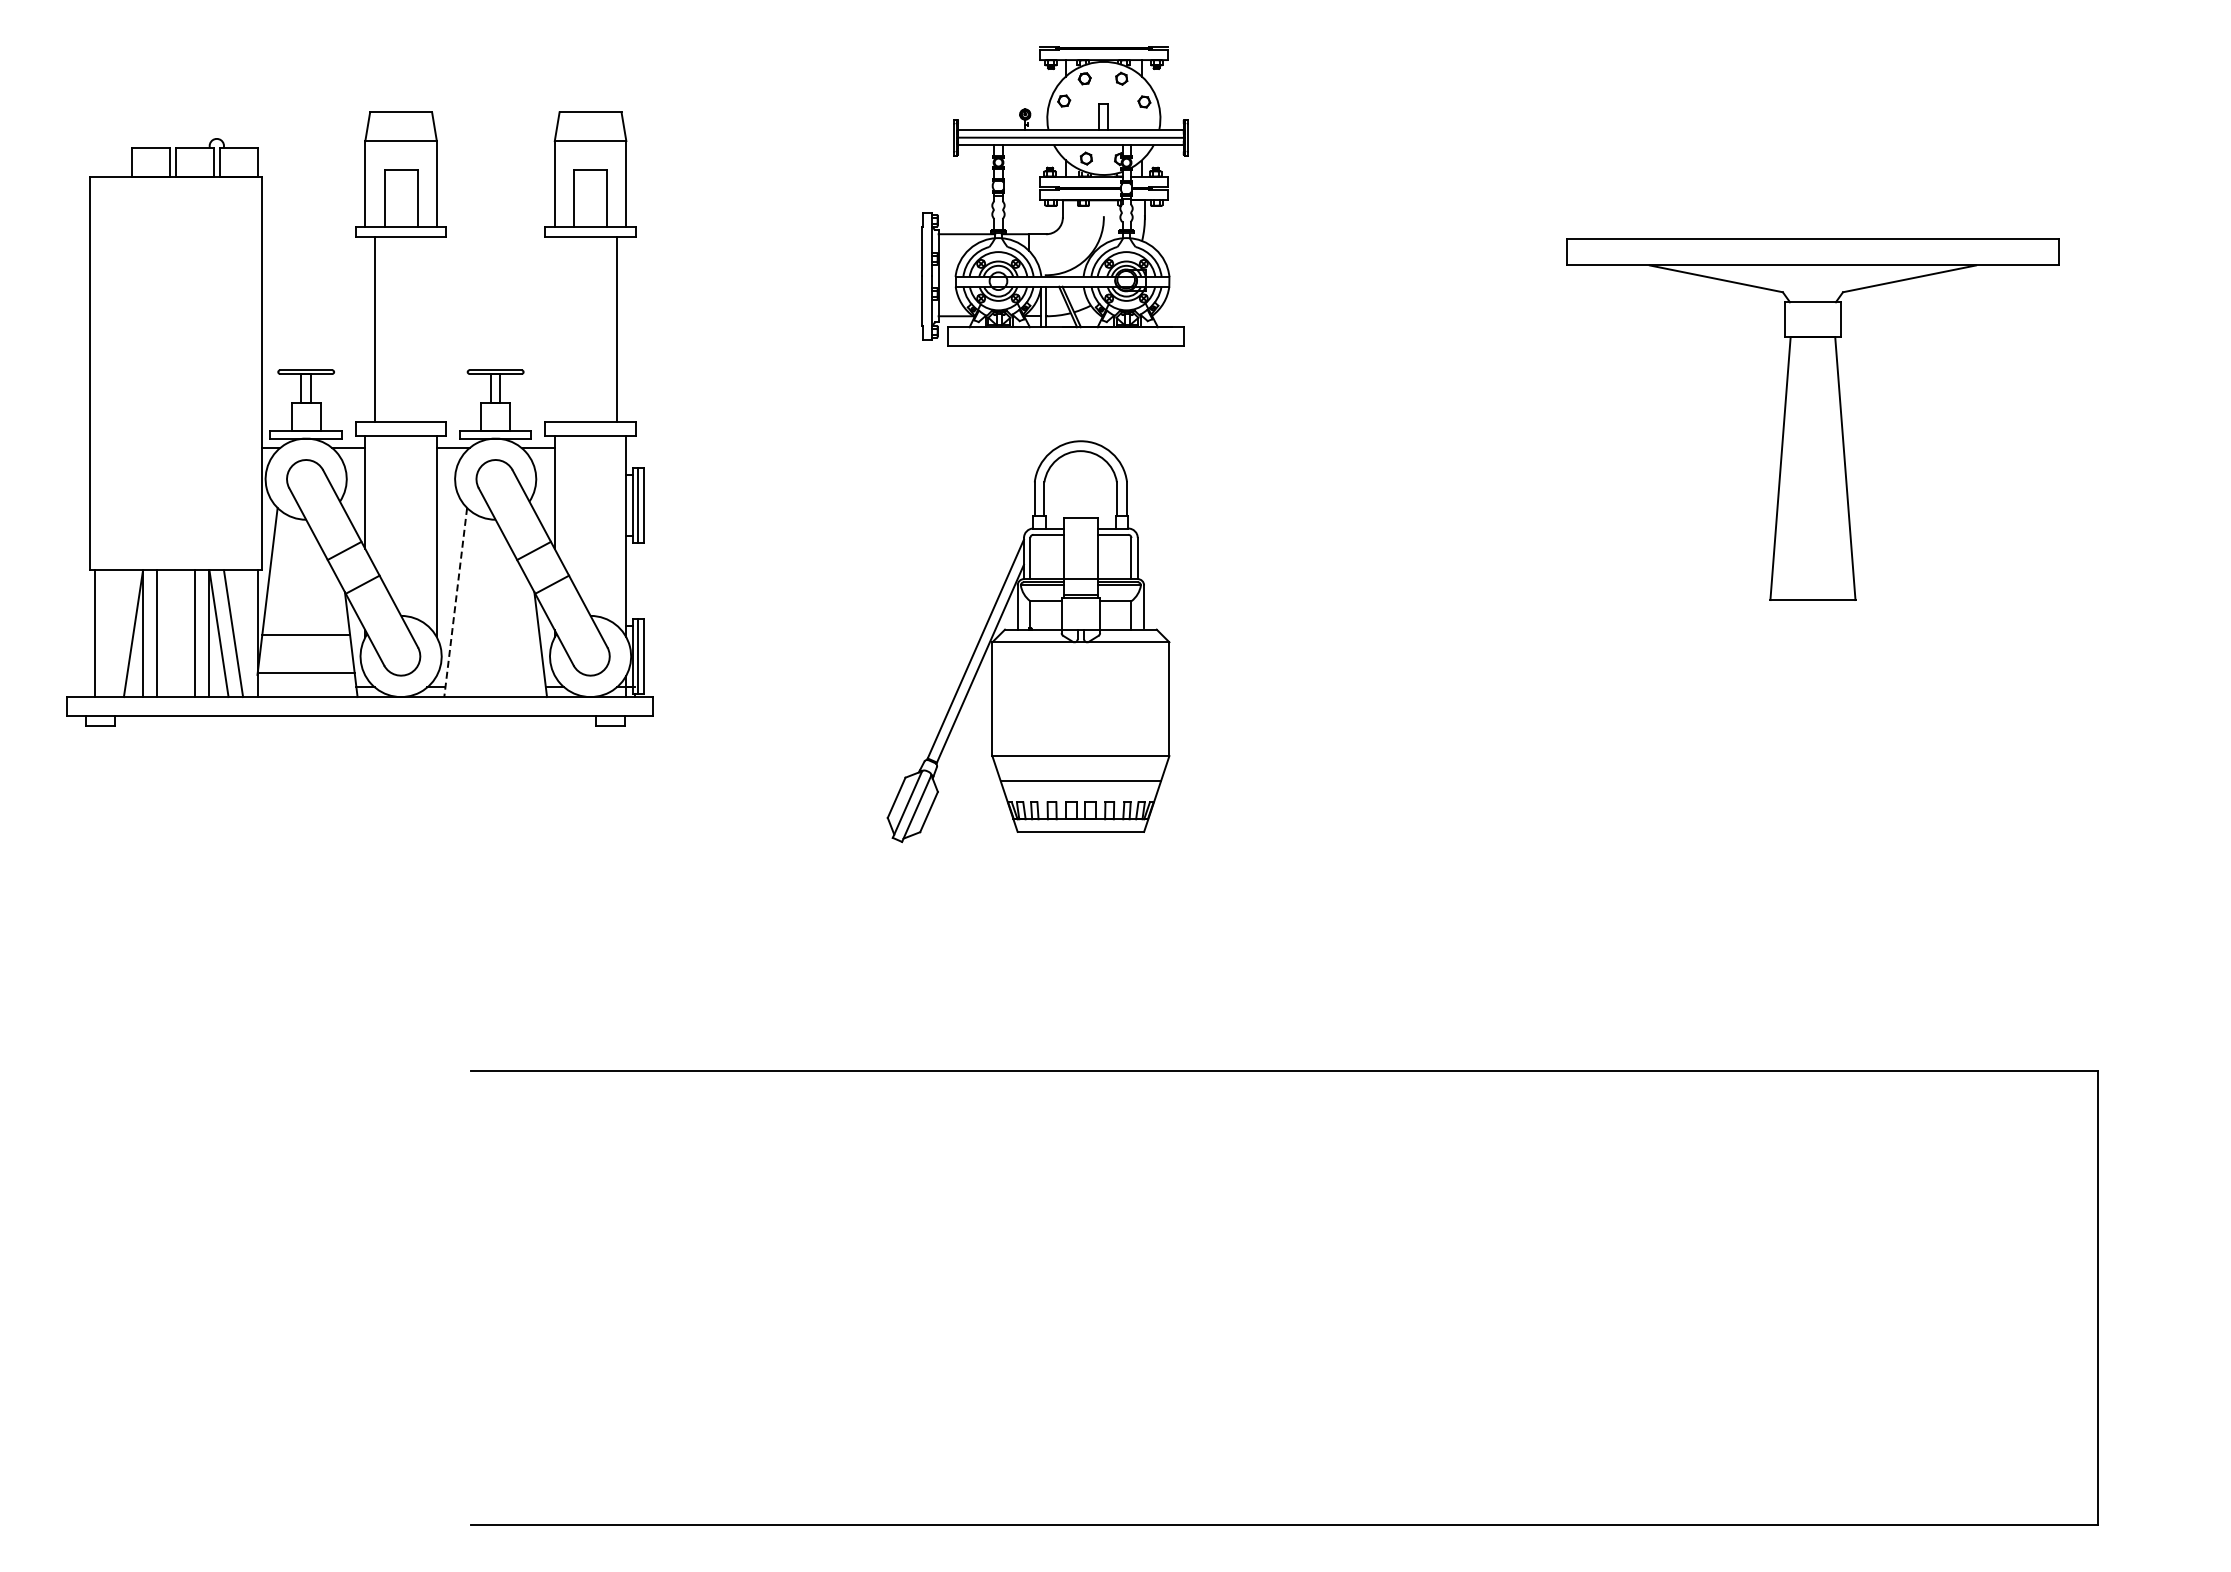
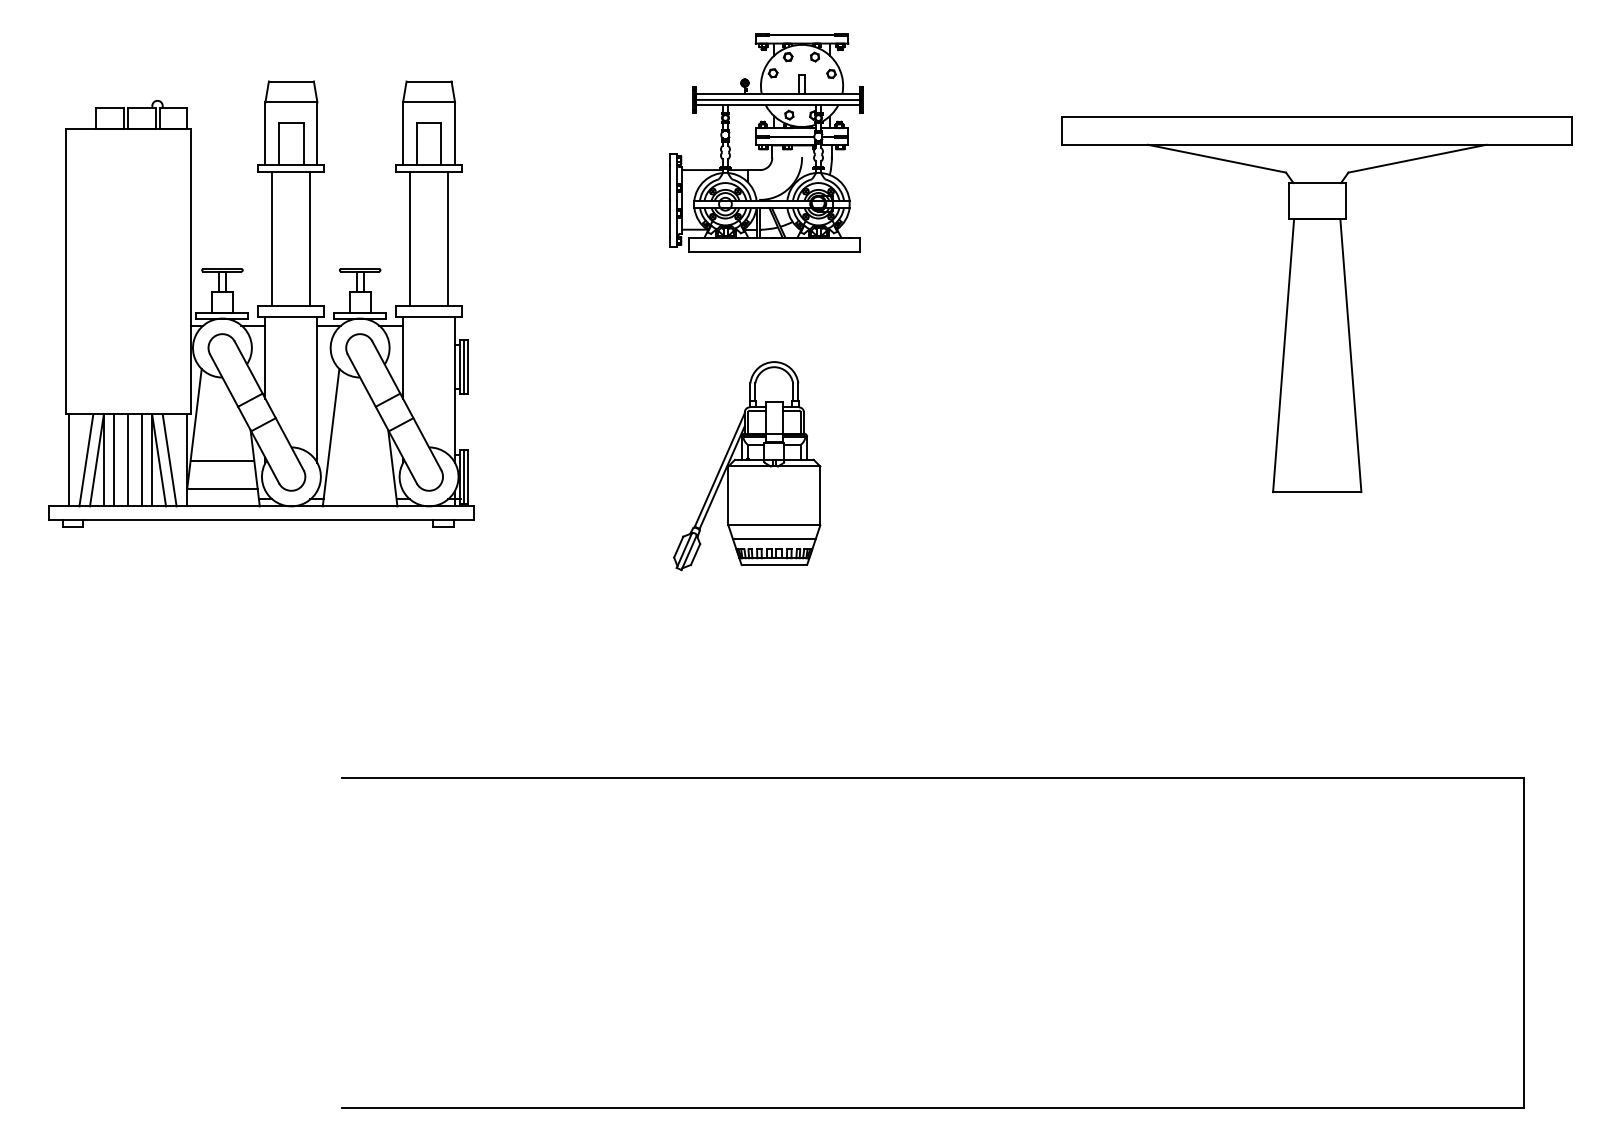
line: (427, 328) -> (310, 238), added
line: (564, 328) -> (410, 238), added
part: (1812, 419) -> (1316, 304), size x1.43
line: (455, 603) -> (330, 438), dashed -> solid
line: (118, 633) -> (86, 460), added
line: (176, 633) -> (128, 460), added
part: (1027, 641) -> (746, 466), size x0.71

